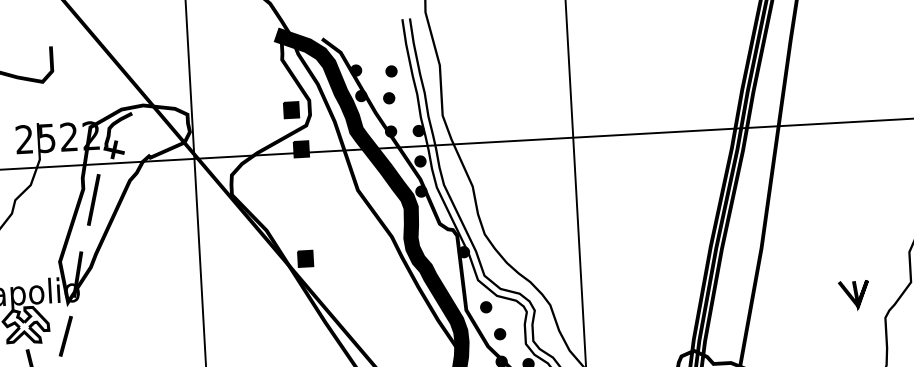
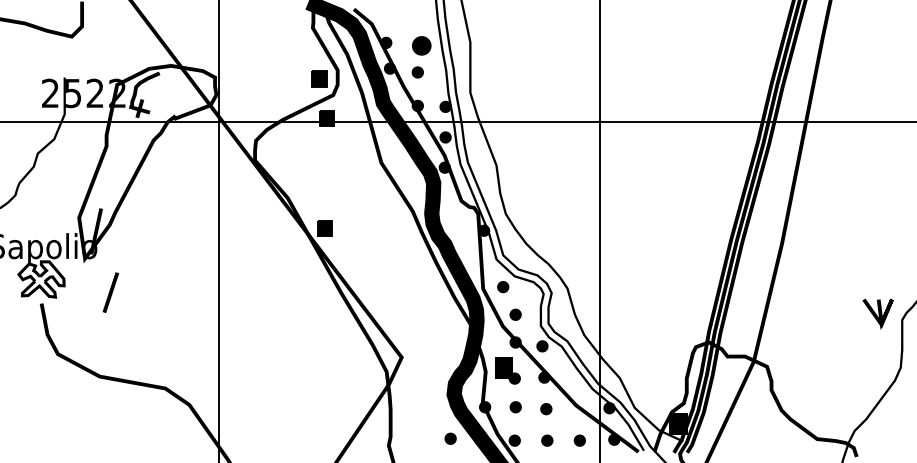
part: (391, 71) -> (421, 45), size x1.6
line: (93, 199) -> (116, 157), removed
line: (852, 295) -> (876, 313), moved
line: (65, 336) -> (110, 292), moved

